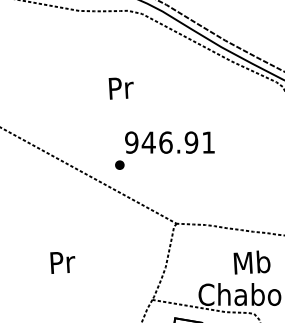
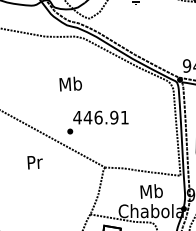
text: (120, 87) -> (70, 83), Pr -> Mb
text: (131, 142) -> (77, 117), 946.91 -> 446.91
text: (61, 262) -> (34, 162), moved

